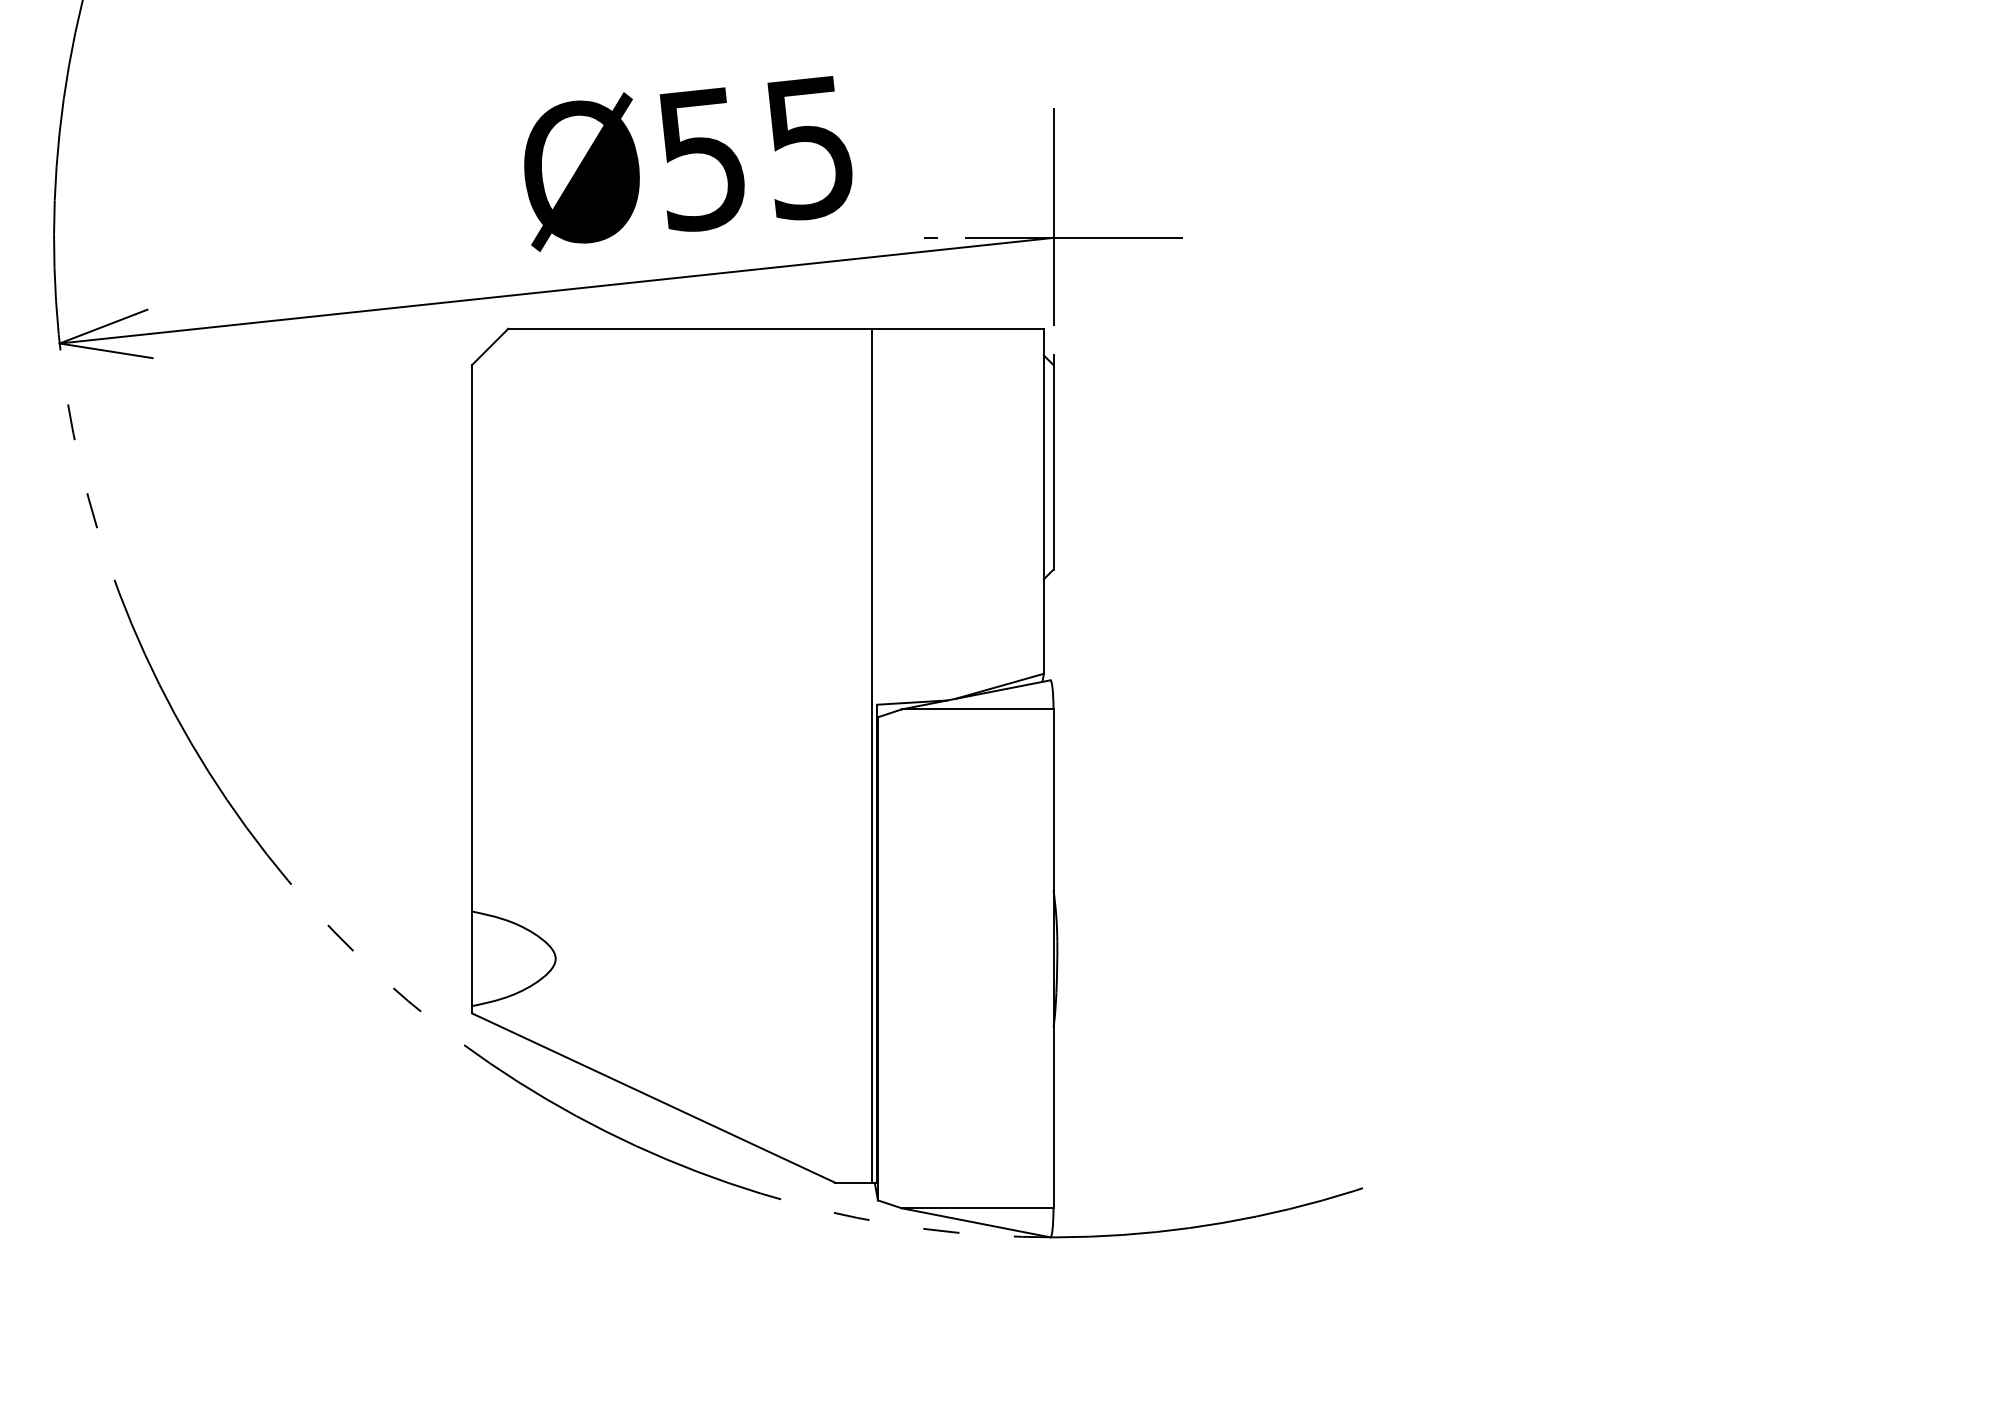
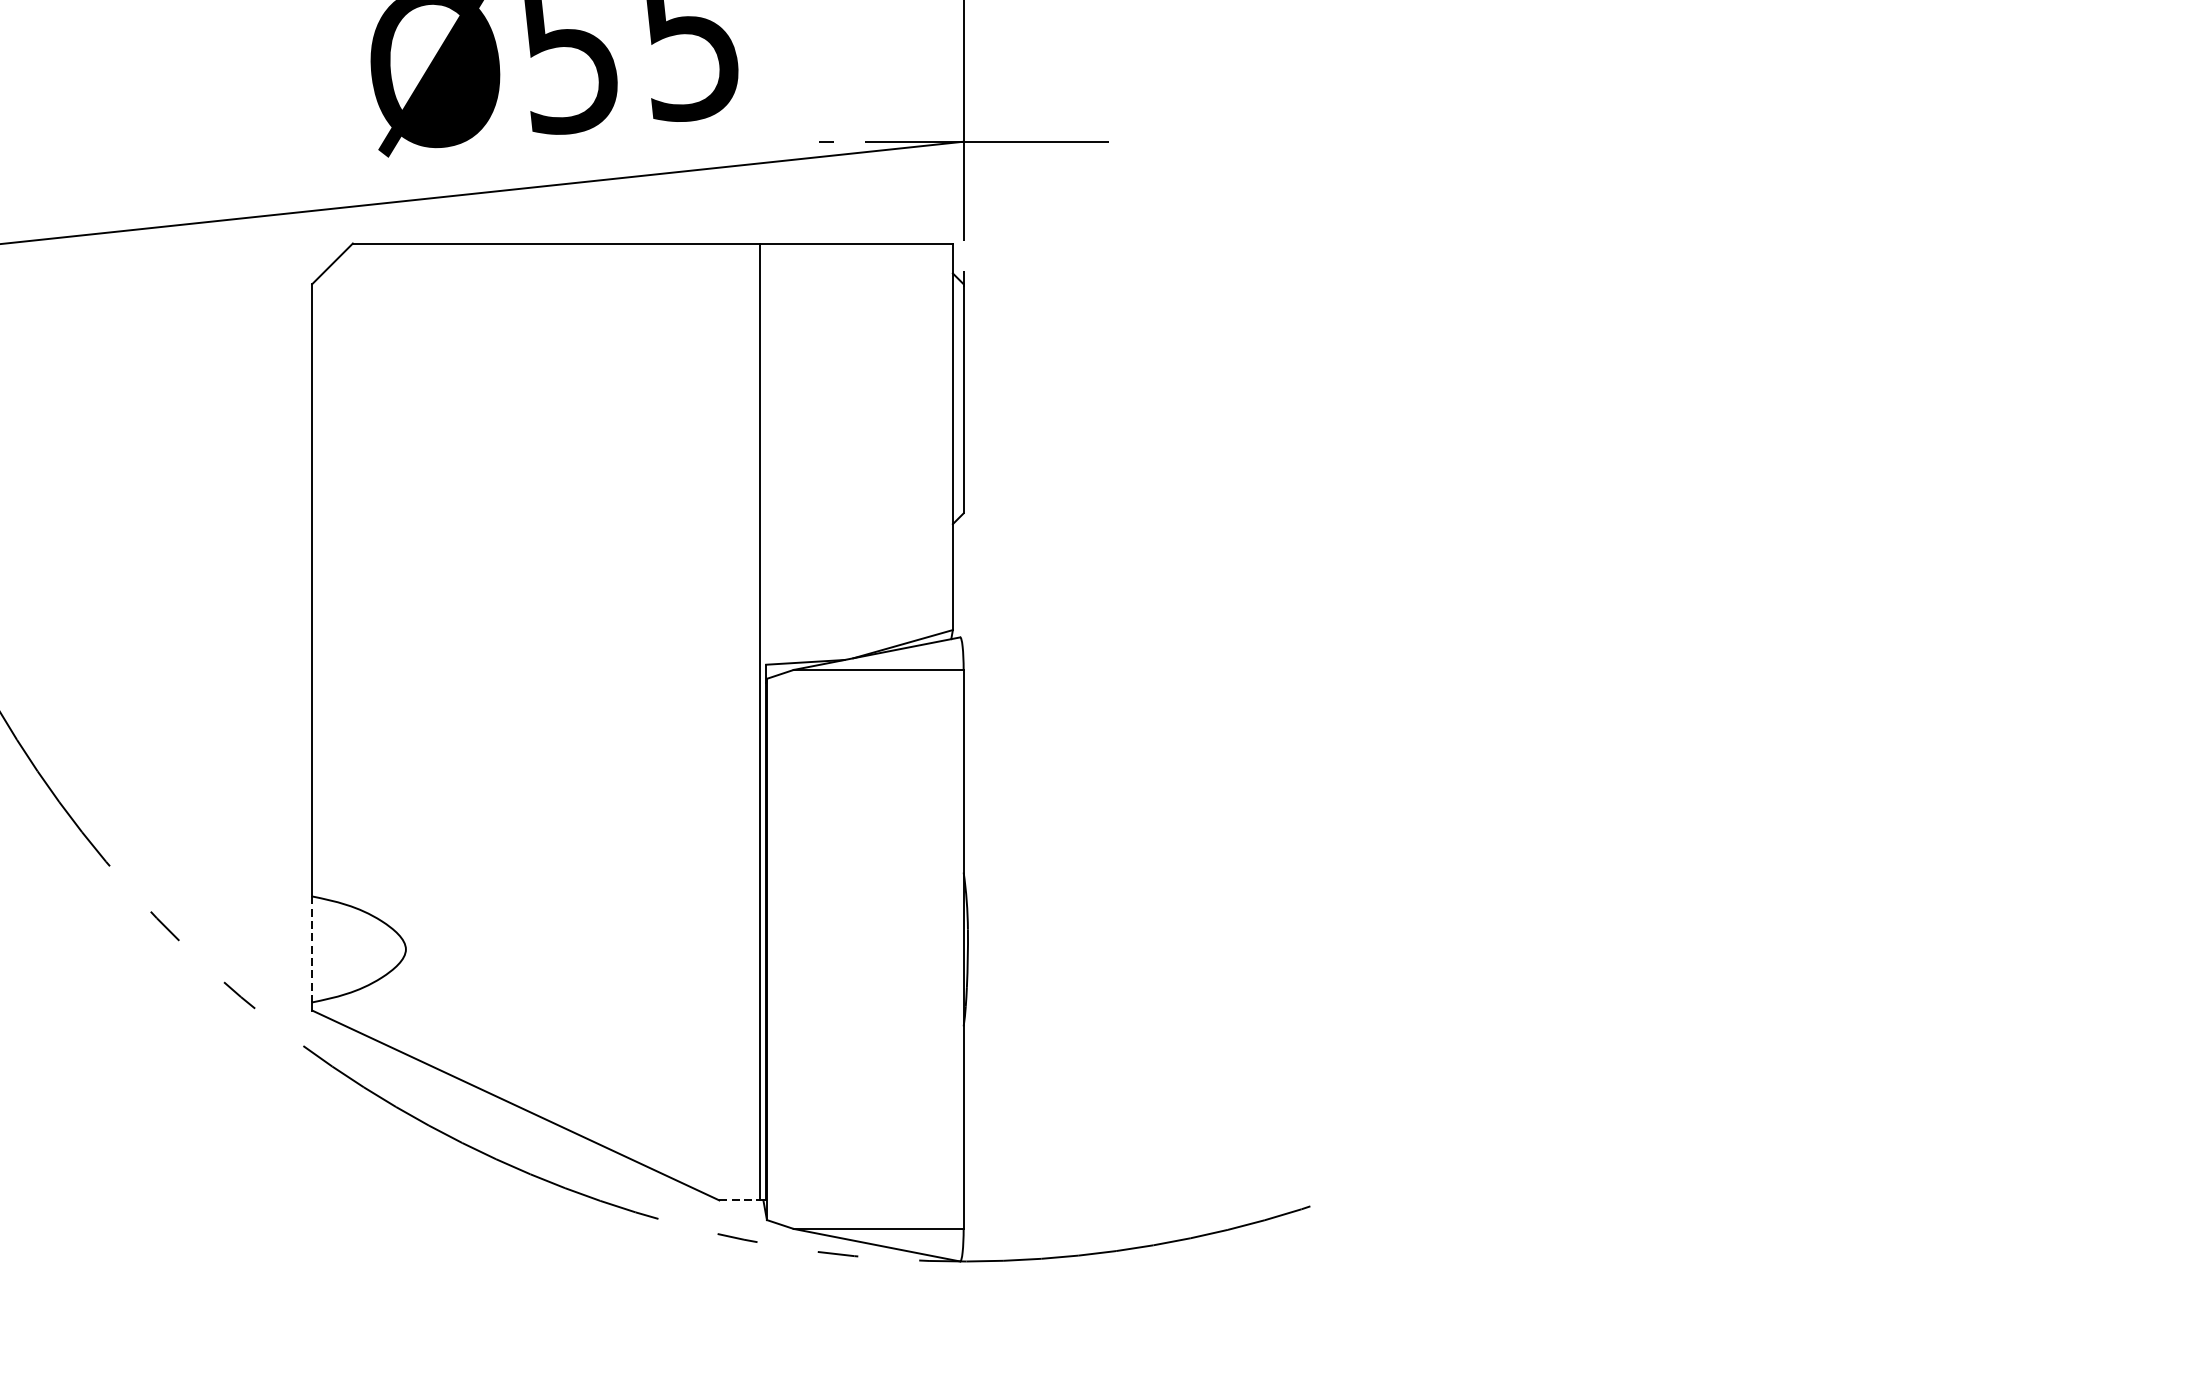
line: (472, 959) -> (312, 950), solid -> dashed
line: (854, 1182) -> (740, 1200), solid -> dashed

